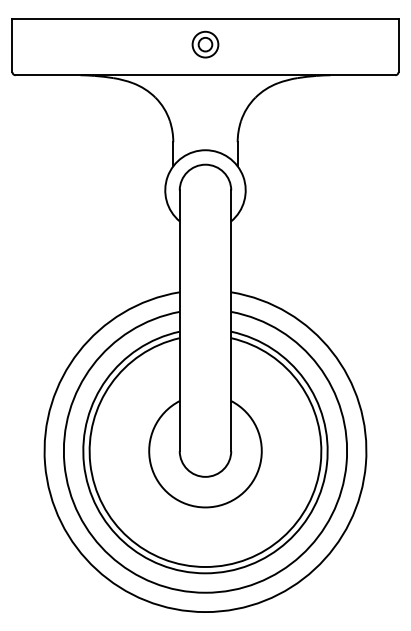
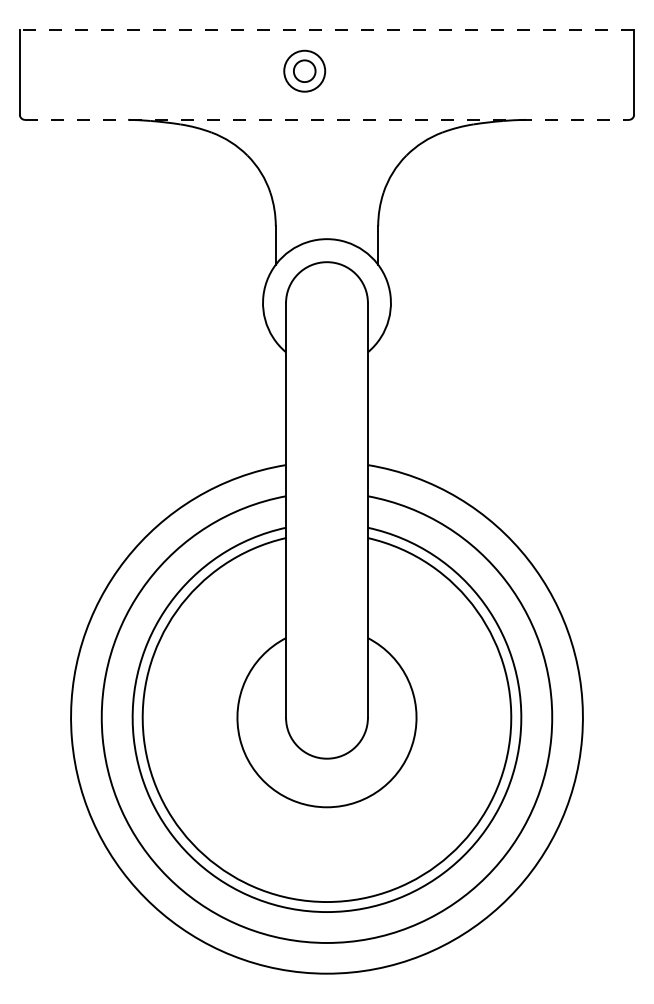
line: (205, 18) -> (327, 29), solid -> dashed
part: (205, 44) -> (304, 70), moved
line: (205, 75) -> (327, 120), solid -> dashed

